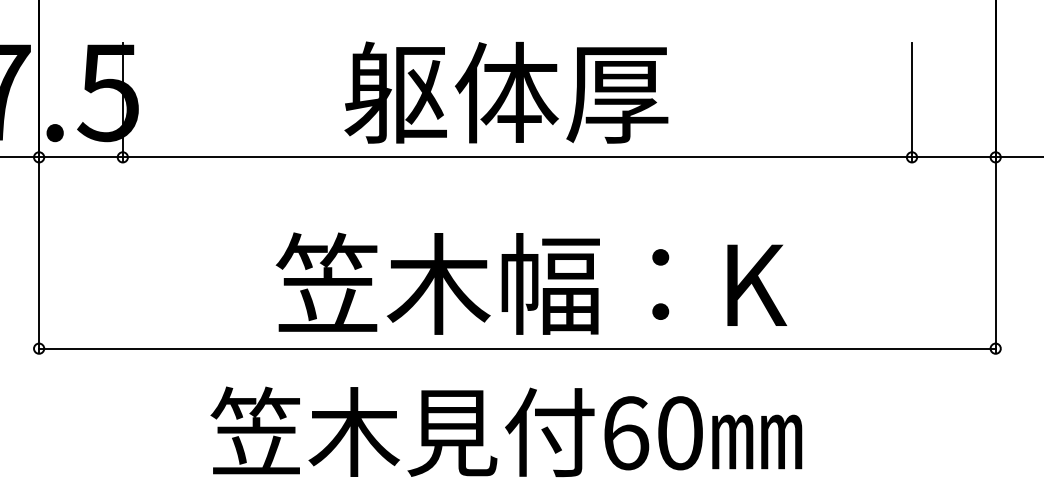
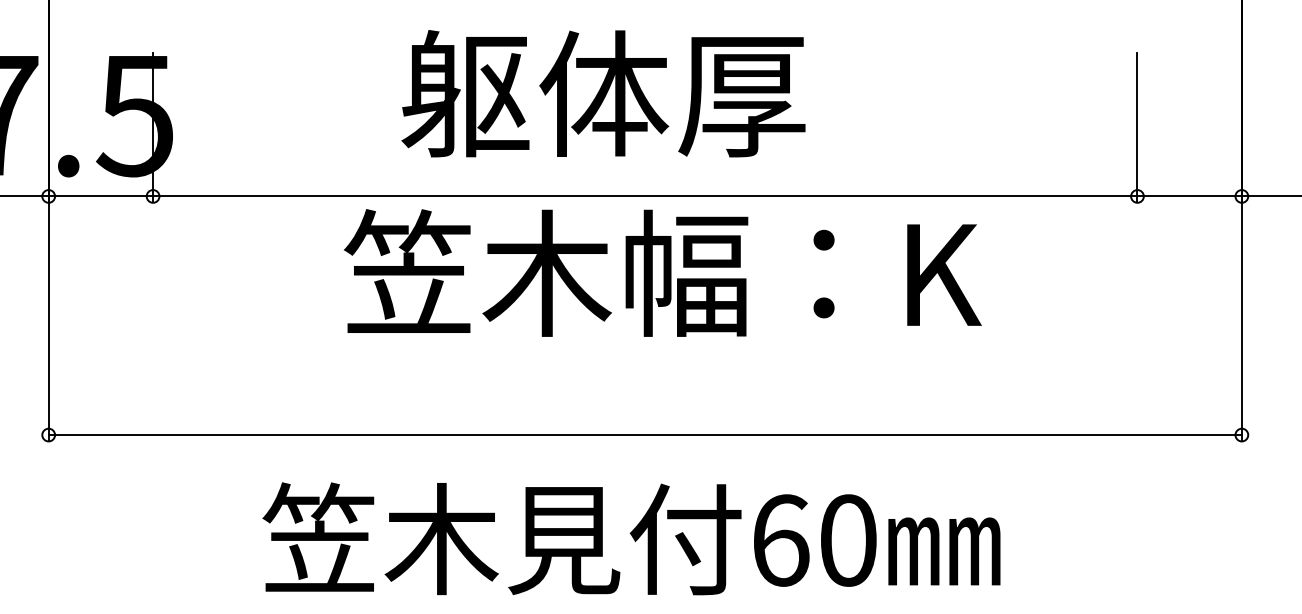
text: (506, 92) -> (603, 93), moved
text: (531, 283) -> (662, 272), moved

